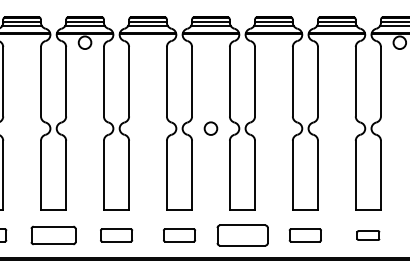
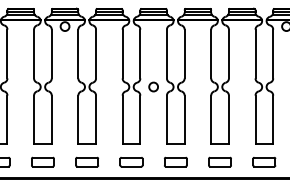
part: (52, 234) -> (42, 161), size x0.71
part: (242, 234) -> (175, 161), size x0.62
part: (368, 235) -> (264, 162), size x1.43

